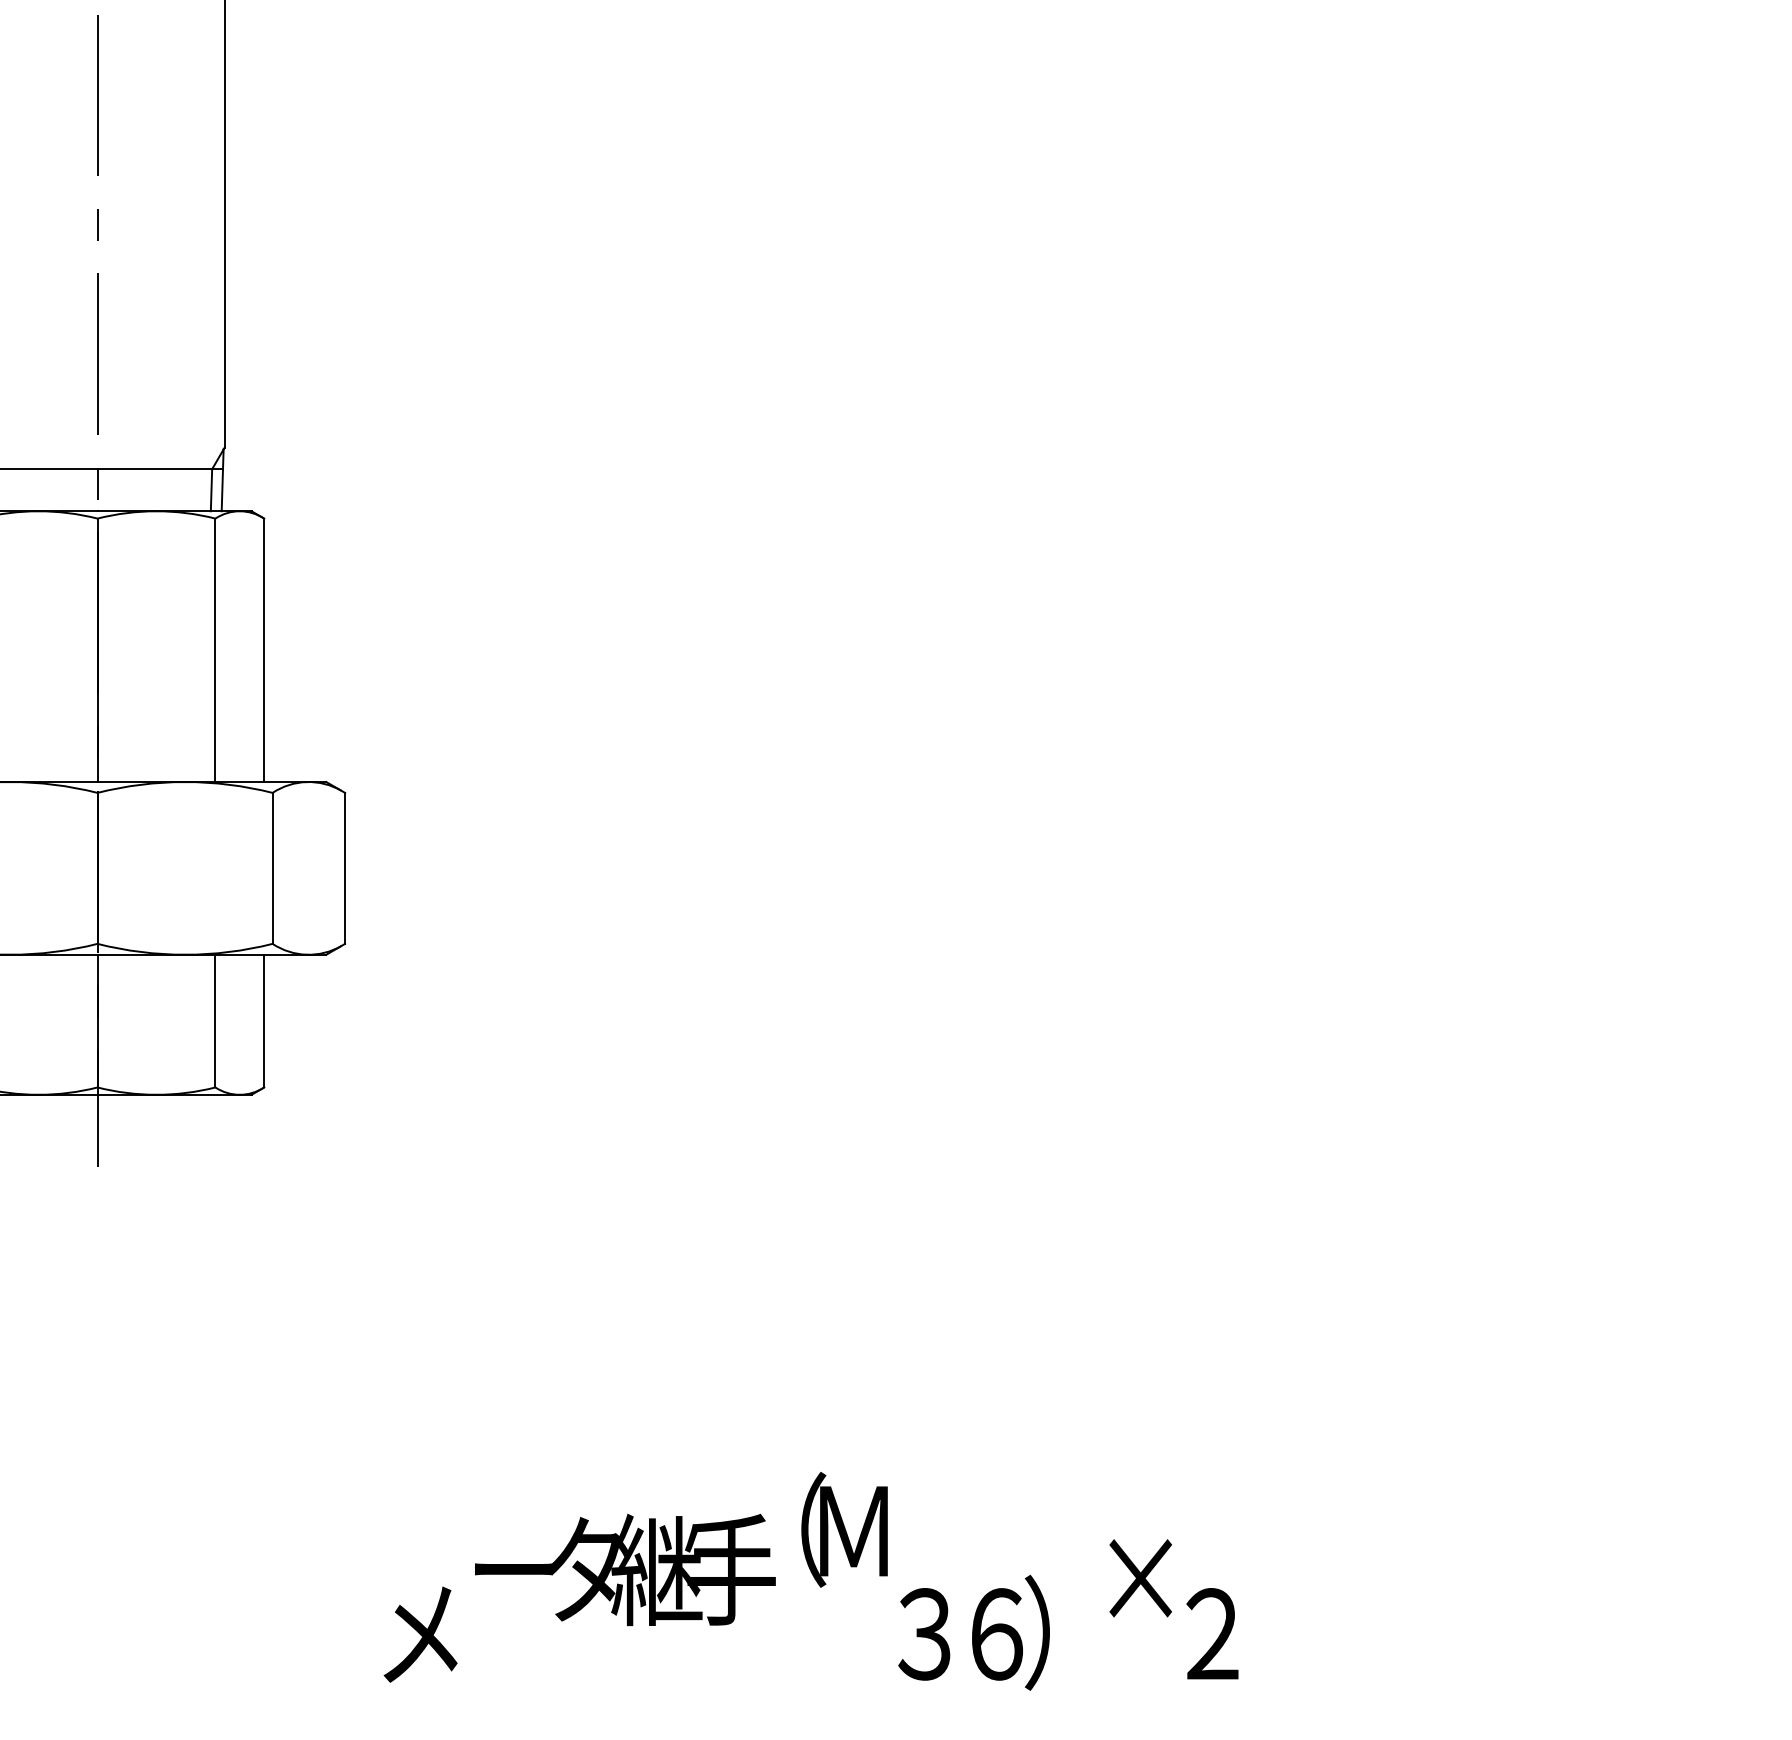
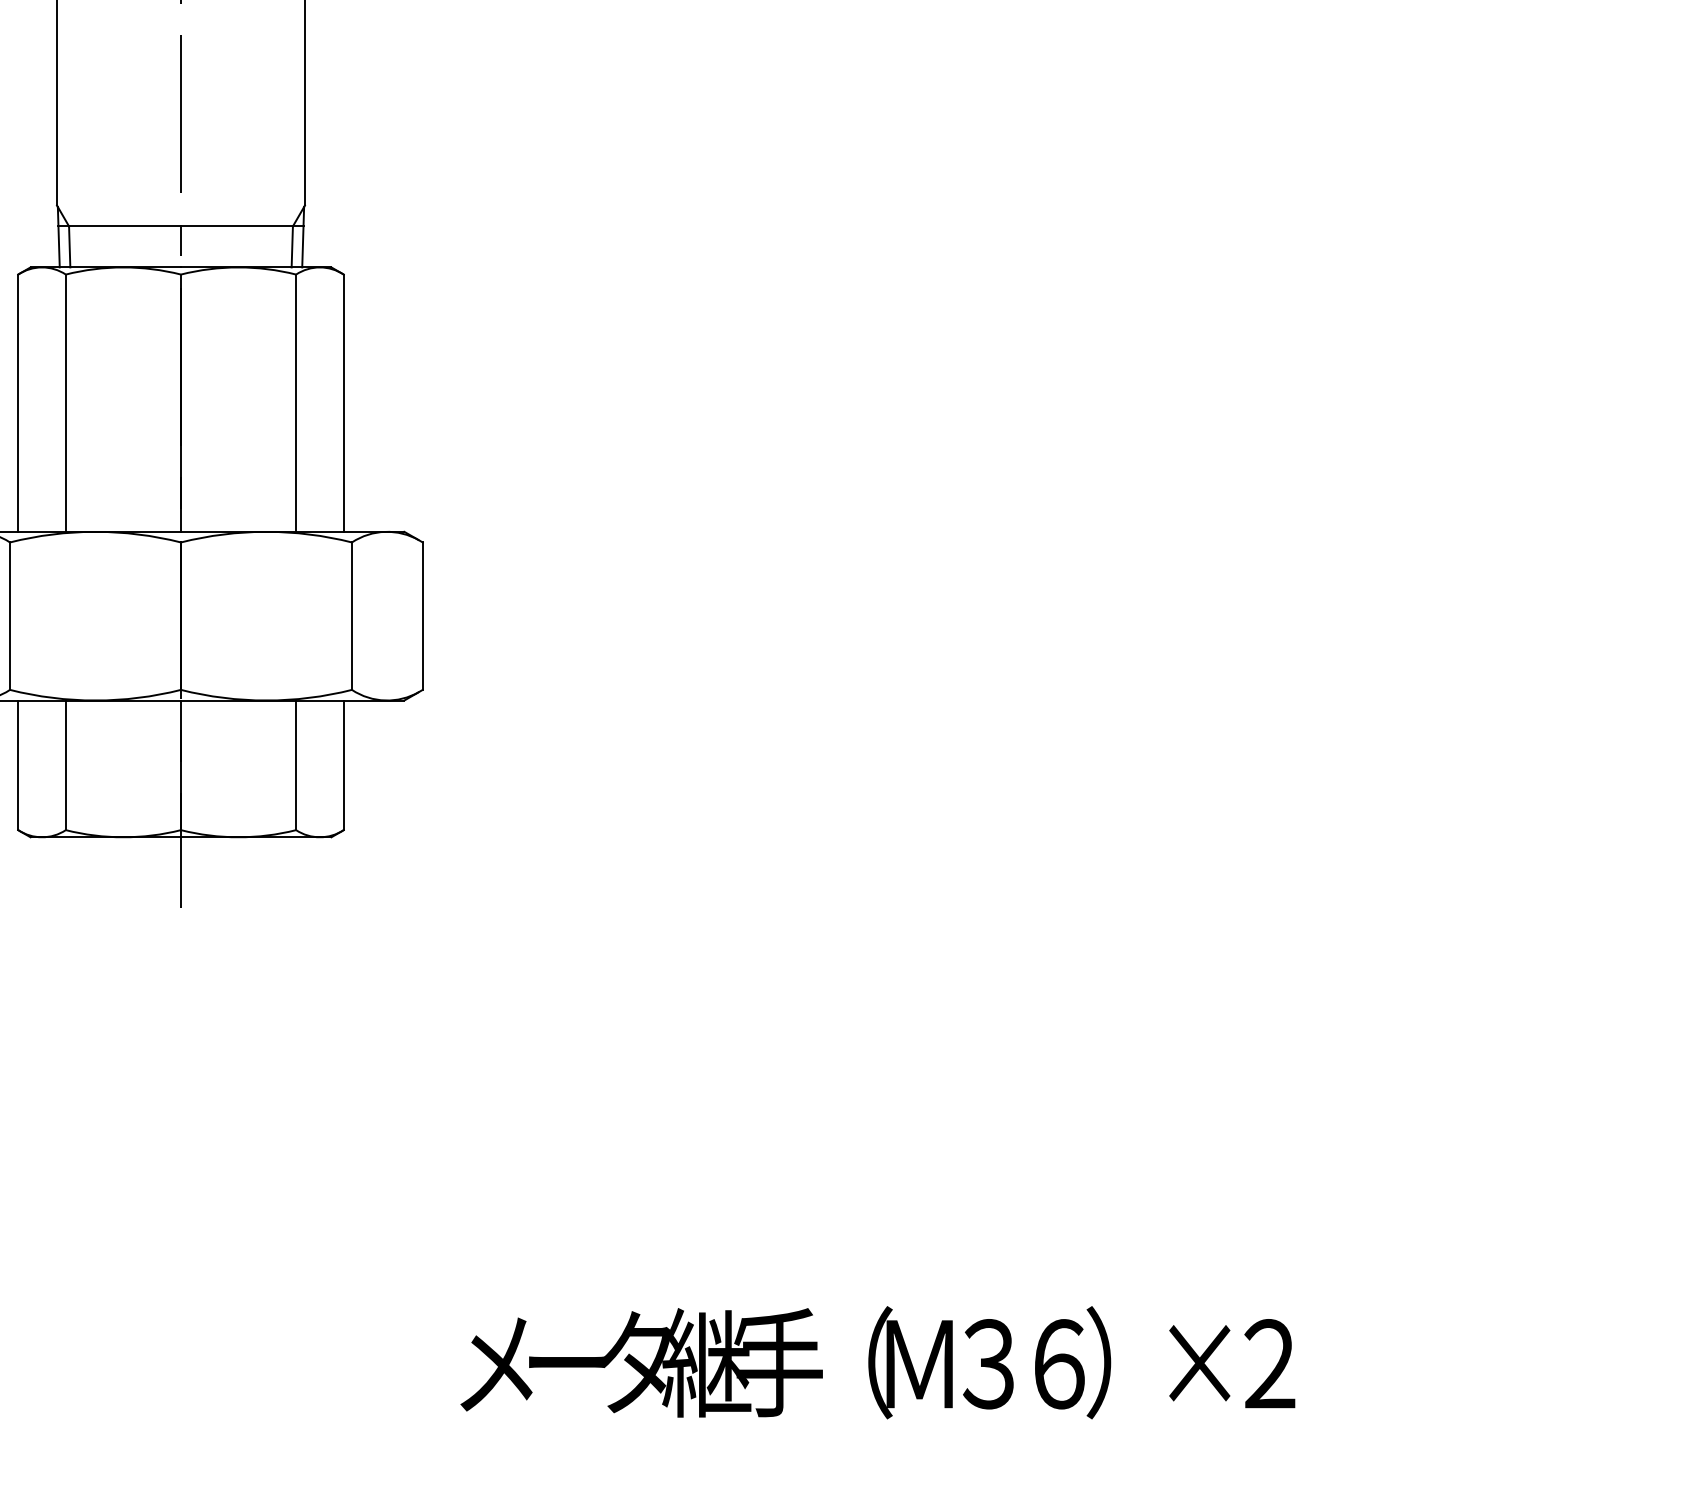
text: (844, 1529) -> (910, 1362), moved
text: (625, 1569) -> (676, 1362), moved
text: (1140, 1578) -> (1199, 1363), moved

